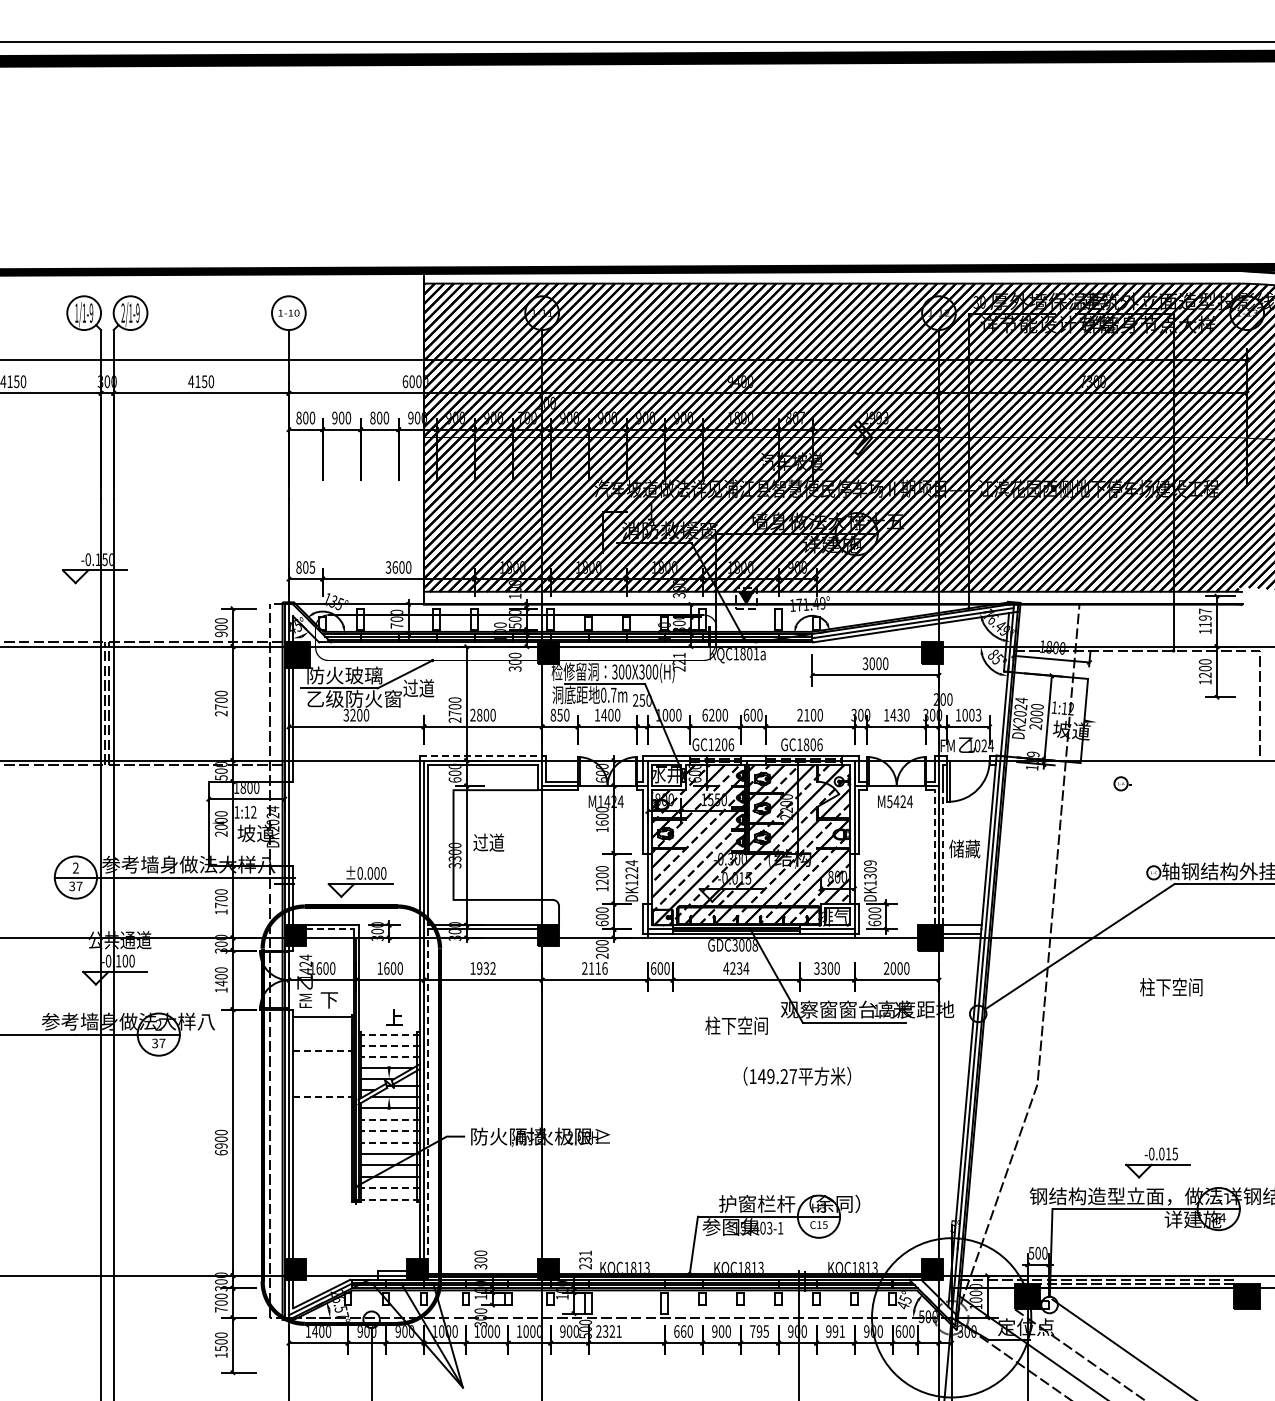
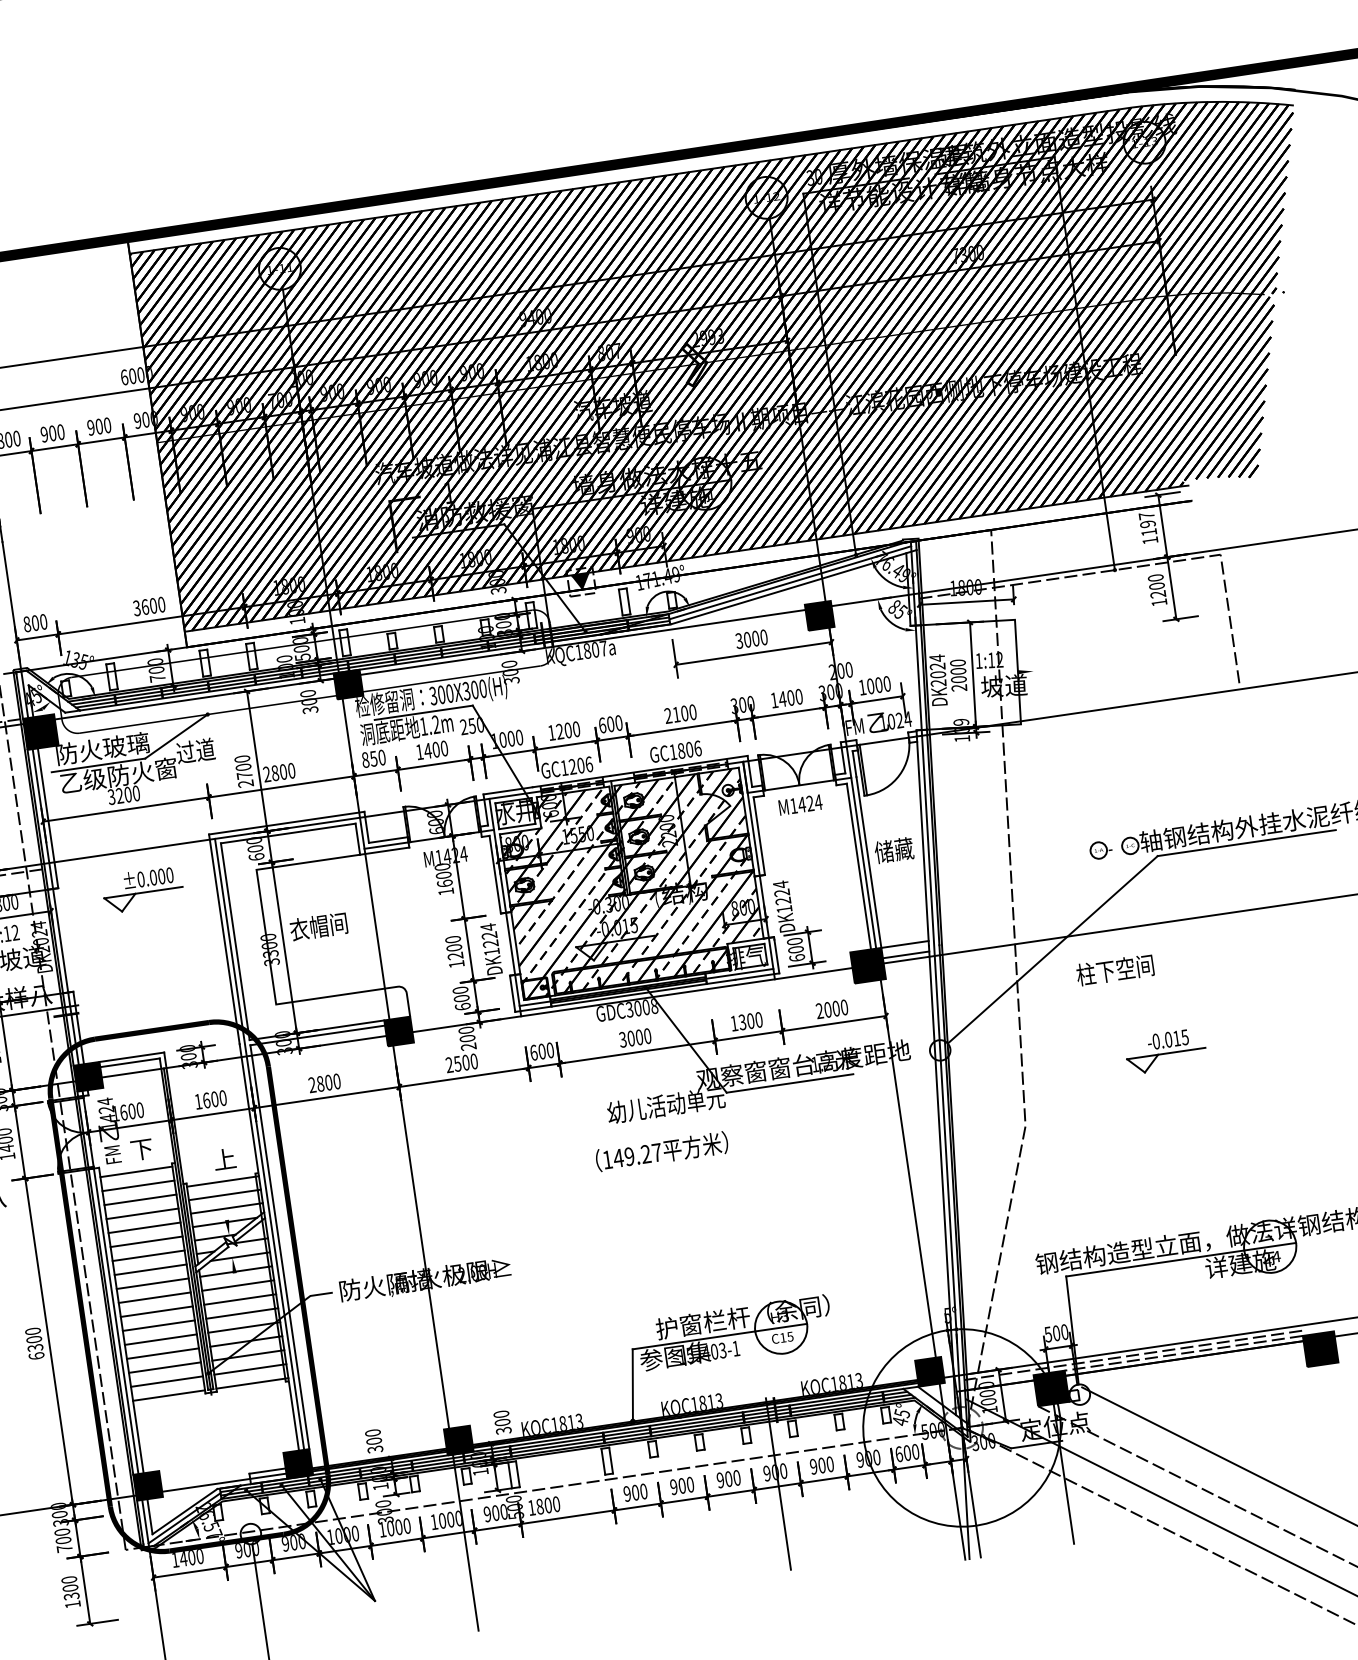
text: (372, 417) -> (90, 427), 800 -> 900
text: (312, 567) -> (43, 621), 805 -> 800
text: (756, 654) -> (603, 649), KQC1801a -> KQC1807a
text: (678, 661) -> (509, 671), 221 -> 300
text: (608, 694) -> (429, 724), 0.7m -> 1.2m
text: (704, 714) -> (550, 732), 6200 -> 1200
text: (899, 715) -> (790, 698), 1430 -> 1400
text: (978, 715) -> (887, 684), 1003 -> 1000
line: (483, 756) -> (287, 823), dashed -> solid
part: (1122, 783) -> (1100, 849), moved
text: (889, 801) -> (793, 805), M5424 -> M1424
text: (496, 842) -> (318, 926), 过道 -> 衣帽间
line: (943, 855) -> (869, 862), dashed -> solid
line: (934, 857) -> (858, 866), dashed -> solid
text: (870, 869) -> (782, 892), DK1309 -> DK1224
part: (360, 881) -> (142, 889), moved
line: (330, 929) -> (130, 1062), dashed -> solid
text: (482, 968) -> (324, 1083), 1932 -> 2800
text: (597, 968) -> (465, 1062), 2116 -> 2500
text: (736, 968) -> (635, 1037), 4234 -> 3000
text: (816, 968) -> (733, 1023), 3300 -> 1300
text: (1171, 987) -> (1115, 970), moved
text: (752, 1025) -> (665, 1105), 柱下空间 -> 幼儿活动单元
line: (322, 1028) -> (138, 1185), added
line: (389, 1035) -> (221, 1182), dashed -> solid
line: (322, 1040) -> (140, 1200), added
line: (389, 1045) -> (223, 1194), dashed -> solid
line: (322, 1051) -> (142, 1213), dashed -> solid
line: (389, 1056) -> (225, 1207), dashed -> solid
line: (322, 1062) -> (144, 1227), added
line: (322, 1074) -> (146, 1242), added
text: (796, 1076) -> (660, 1151), moved
line: (322, 1085) -> (148, 1255), added
line: (428, 1094) -> (280, 1247), dashed -> solid
line: (322, 1097) -> (150, 1270), dashed -> solid
line: (322, 1108) -> (152, 1283), added
line: (322, 1119) -> (154, 1297), added
line: (389, 1119) -> (236, 1285), dashed -> solid
line: (322, 1131) -> (156, 1311), added
line: (389, 1131) -> (239, 1299), dashed -> solid
line: (322, 1142) -> (158, 1325), added
line: (389, 1142) -> (241, 1313), dashed -> solid
text: (221, 1145) -> (35, 1347), 6900 -> 6300
line: (322, 1154) -> (161, 1340), added
part: (1157, 1162) -> (1164, 1050), moved
line: (322, 1165) -> (163, 1353), added
line: (322, 1176) -> (164, 1367), added
line: (322, 1188) -> (167, 1381), added
line: (389, 1188) -> (249, 1369), dashed -> solid
line: (322, 1199) -> (169, 1395), added
line: (389, 1199) -> (251, 1383), dashed -> solid
text: (585, 1259) -> (502, 1421), 231 -> 300
text: (608, 1331) -> (543, 1506), 2321 -> 1800
text: (680, 1331) -> (631, 1493), 660 -> 900
text: (759, 1331) -> (728, 1479), 795 -> 900
text: (838, 1331) -> (825, 1464), 991 -> 900
text: (221, 1348) -> (71, 1596), 1500 -> 1300

